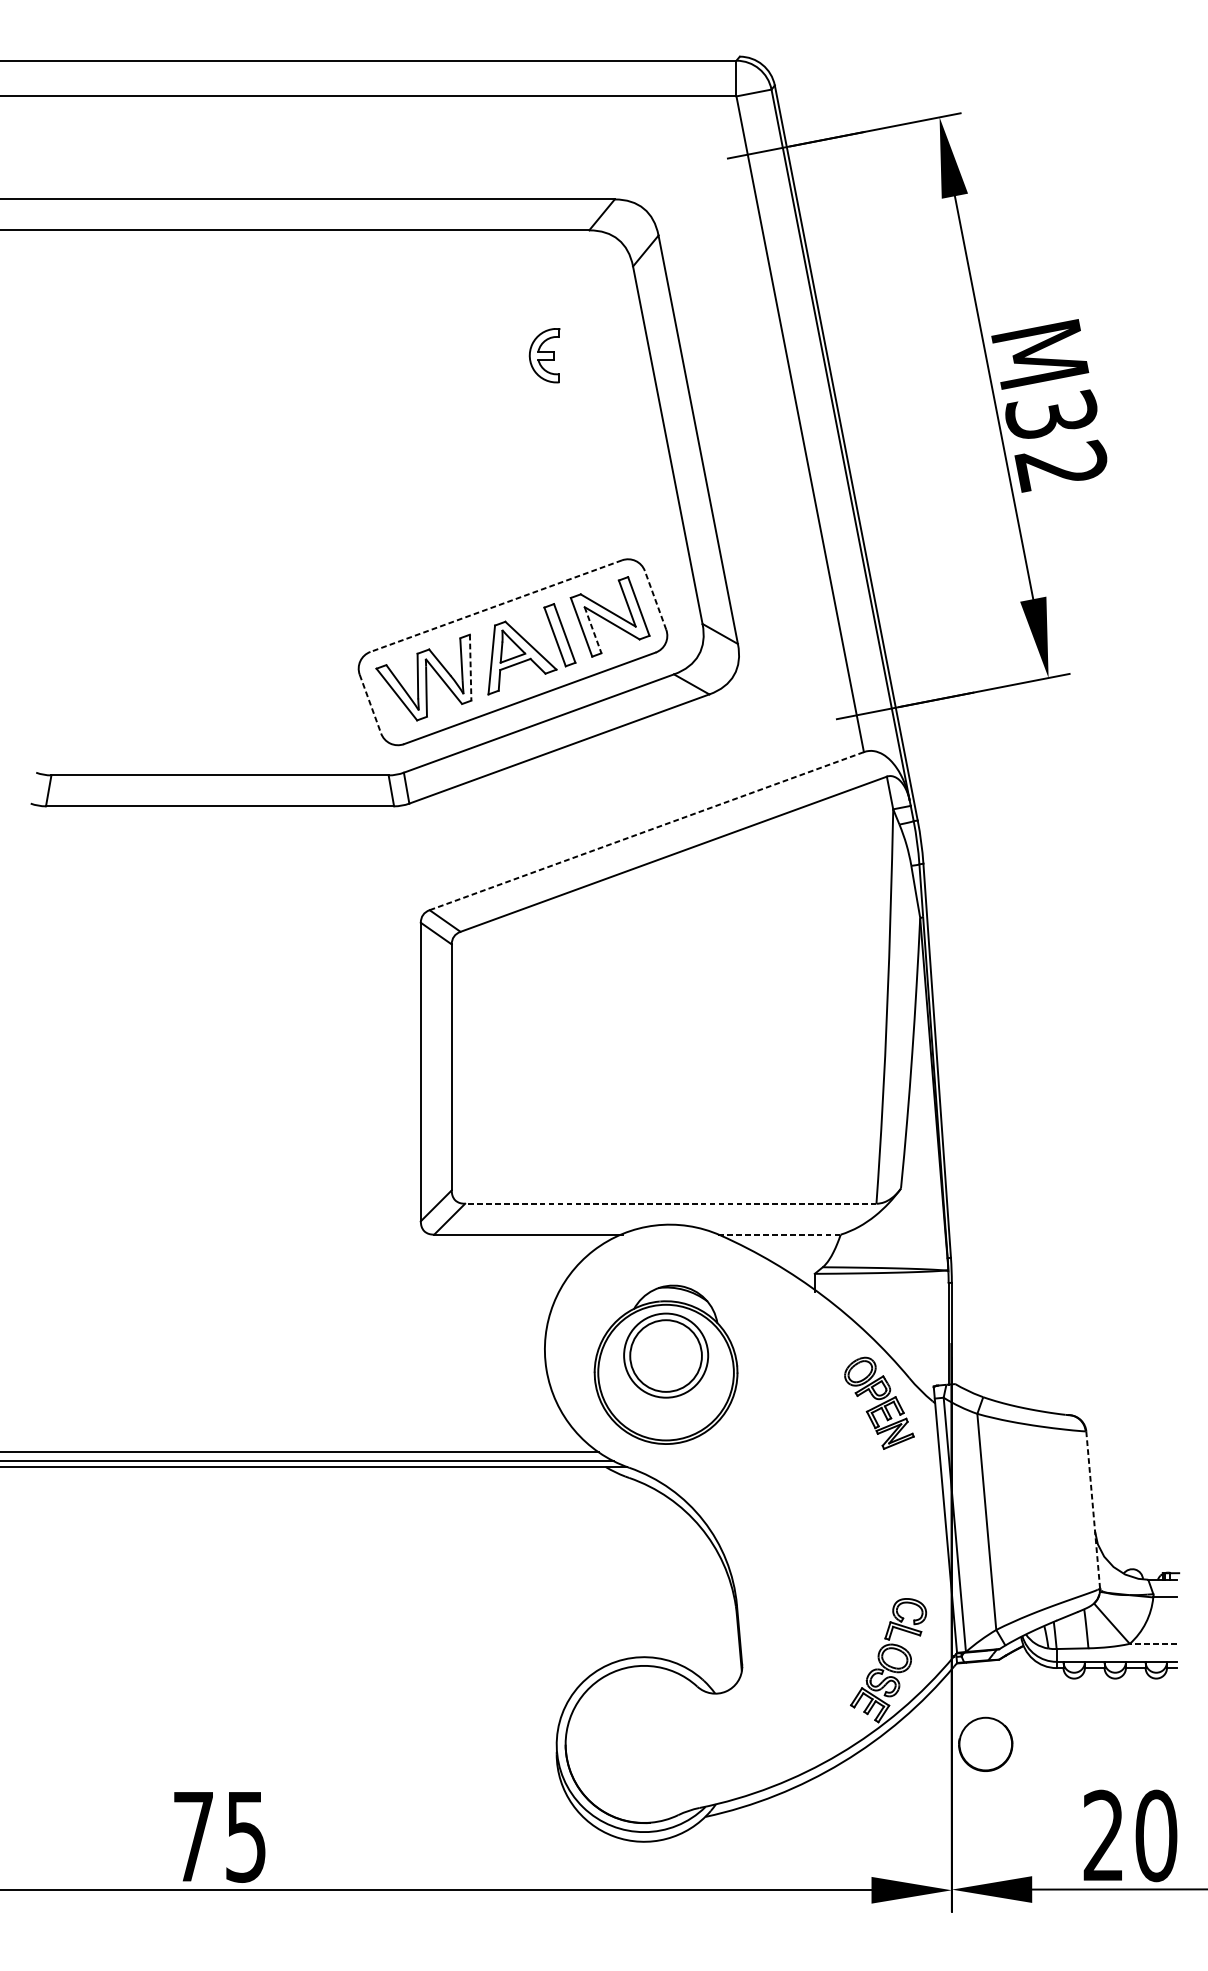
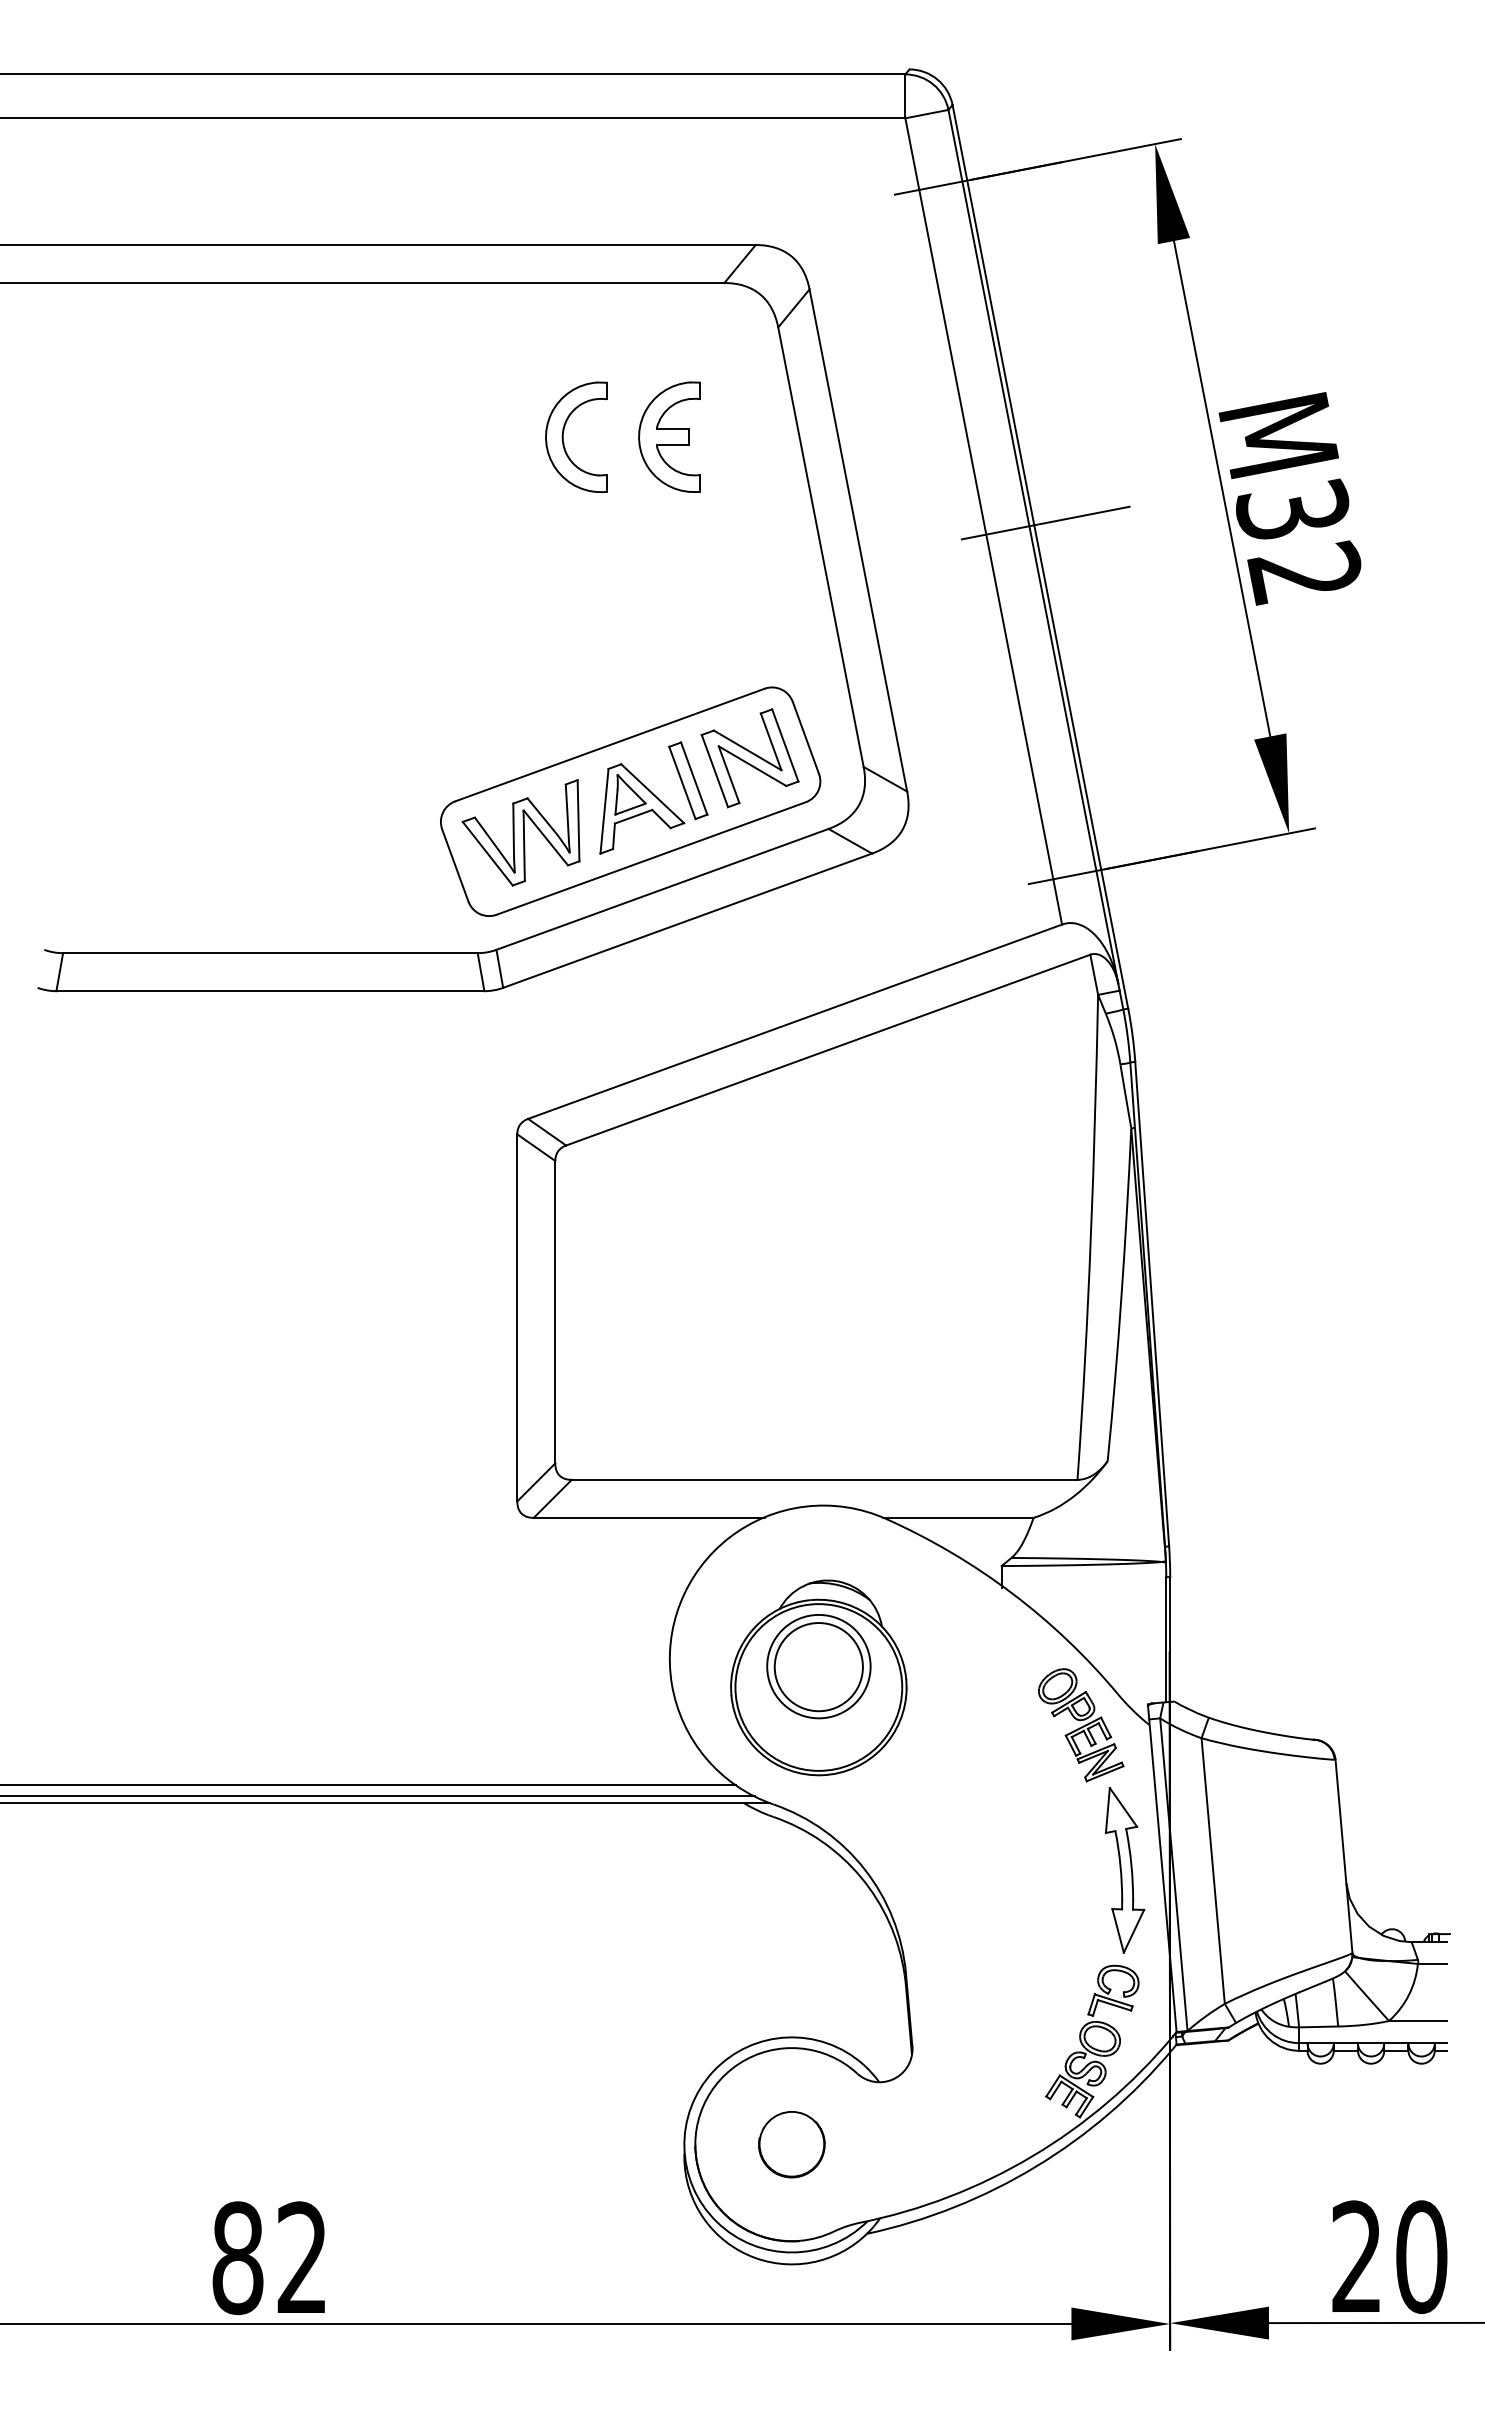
part: (459, 351) -> (564, 431), added
part: (544, 355) -> (669, 436), size x1.67
line: (850, 425) -> (1045, 522), added
line: (655, 599) -> (805, 737), dashed -> solid
line: (496, 606) -> (610, 745), dashed -> solid
line: (593, 630) -> (729, 775), dashed -> solid
line: (470, 667) -> (578, 820), dashed -> solid
line: (370, 704) -> (455, 866), dashed -> solid
line: (647, 830) -> (795, 1021), dashed -> solid
line: (670, 1203) -> (824, 1479), dashed -> solid
line: (779, 1234) -> (958, 1517), dashed -> solid
line: (1092, 1510) -> (1343, 1856), dashed -> solid
part: (915, 1521) -> (1125, 1870), added
line: (1152, 1643) -> (1417, 2020), dashed -> solid
part: (985, 1744) -> (791, 2144), moved
text: (219, 1837) -> (269, 2258), 75 -> 82

